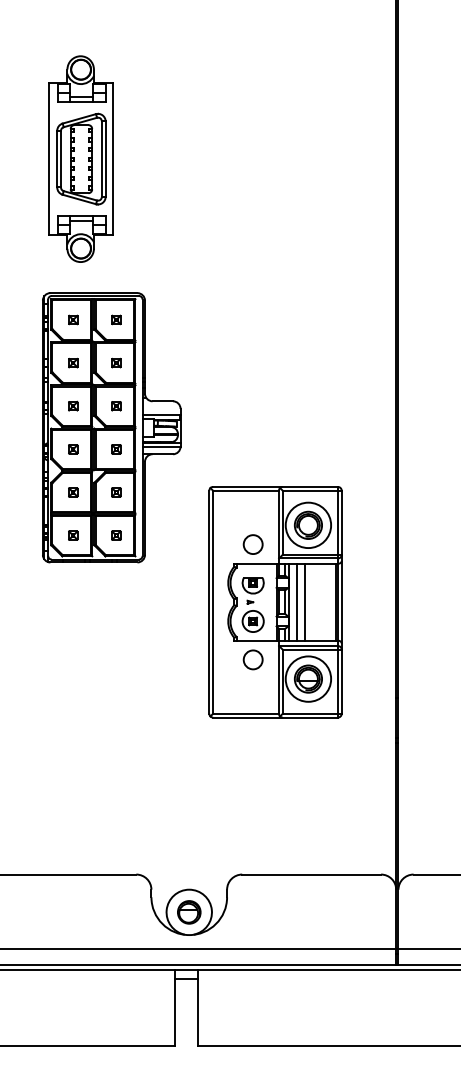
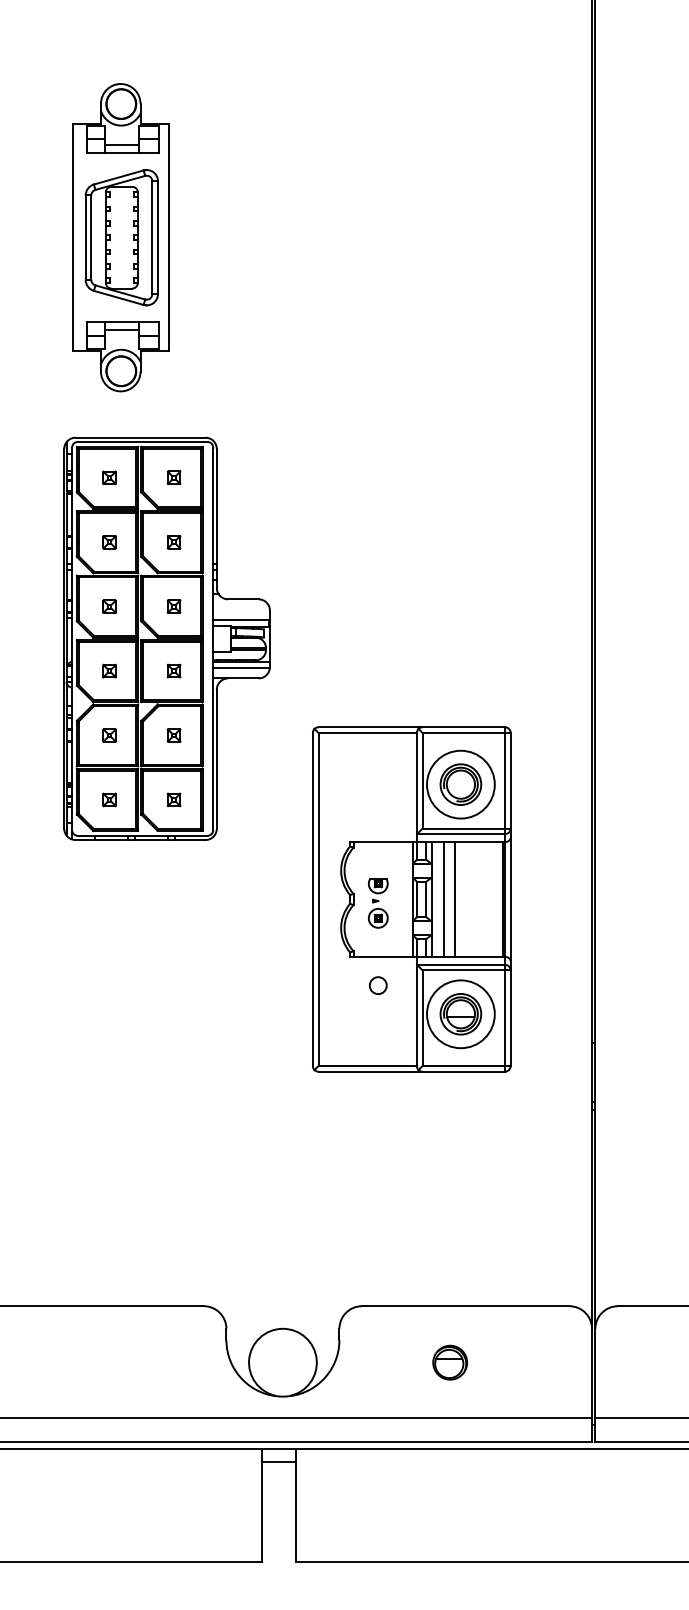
circle: (252, 544) -> (377, 813), removed
part: (252, 604) -> (377, 902), size x0.6
circle: (252, 659) -> (377, 984), size x0.6
part: (189, 912) -> (450, 1362), moved

